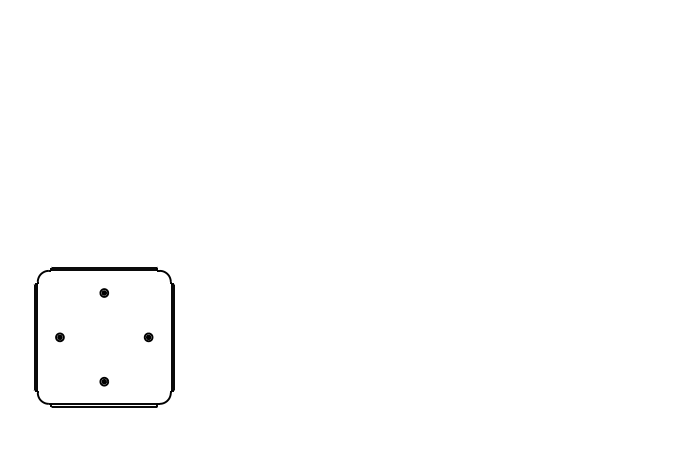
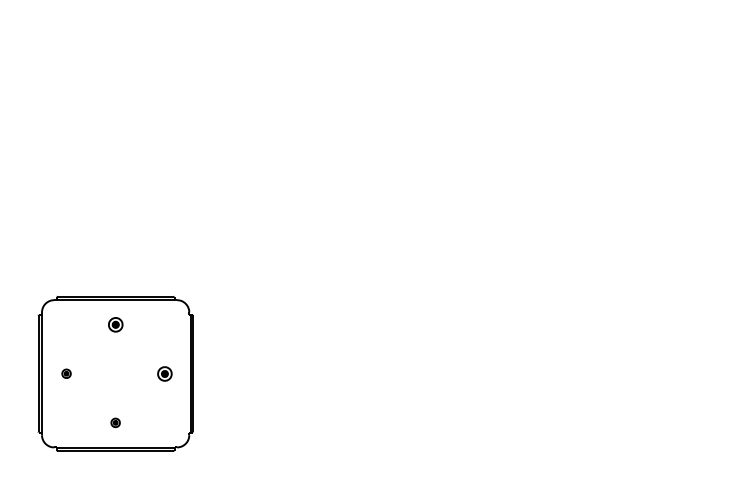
part: (104, 292) -> (115, 324), size x1.6
part: (148, 337) -> (164, 373), size x1.6

